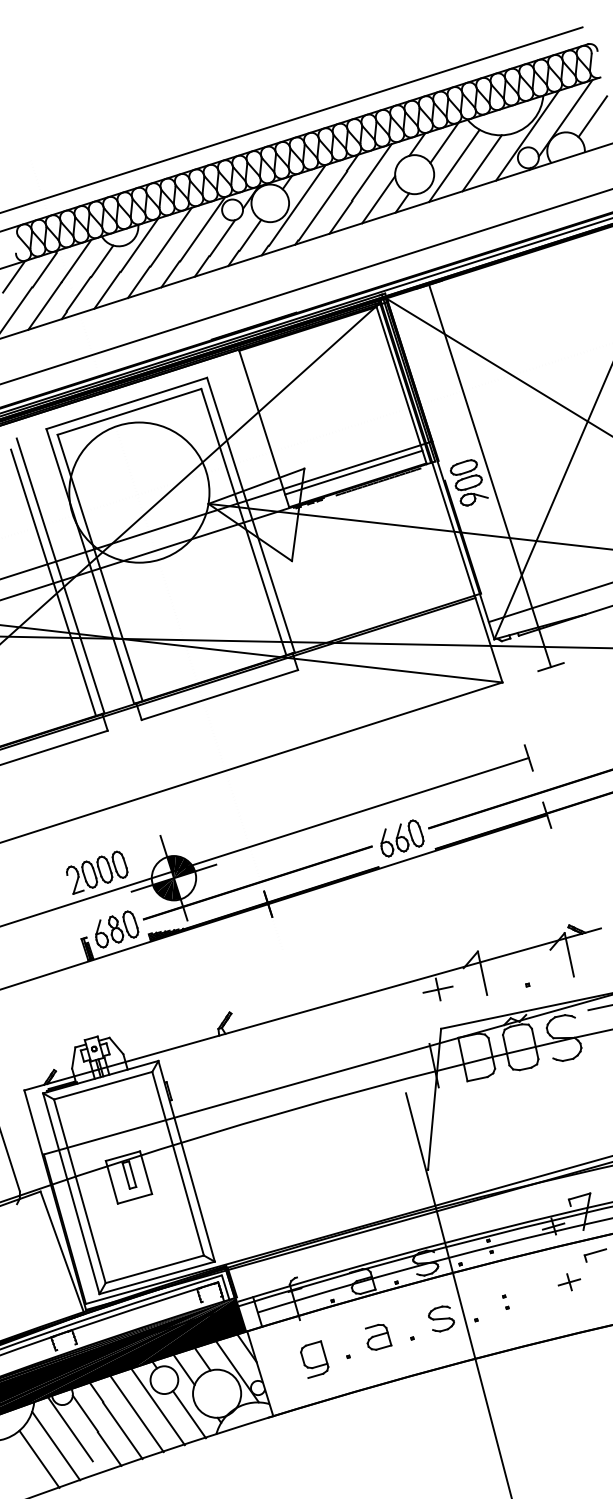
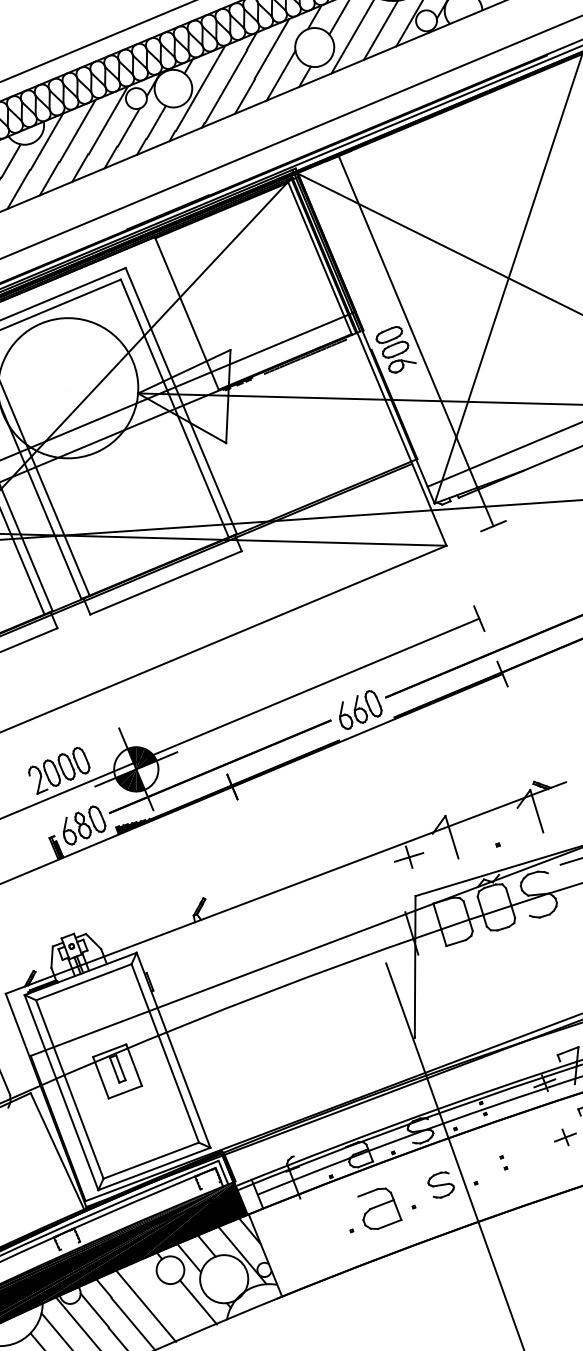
line: (353, 472) -> (279, 349), removed
part: (378, 1337) -> (380, 1209), size x1.6
part: (314, 1359) -> (318, 1236), removed
line: (157, 1407) -> (166, 1298), removed

